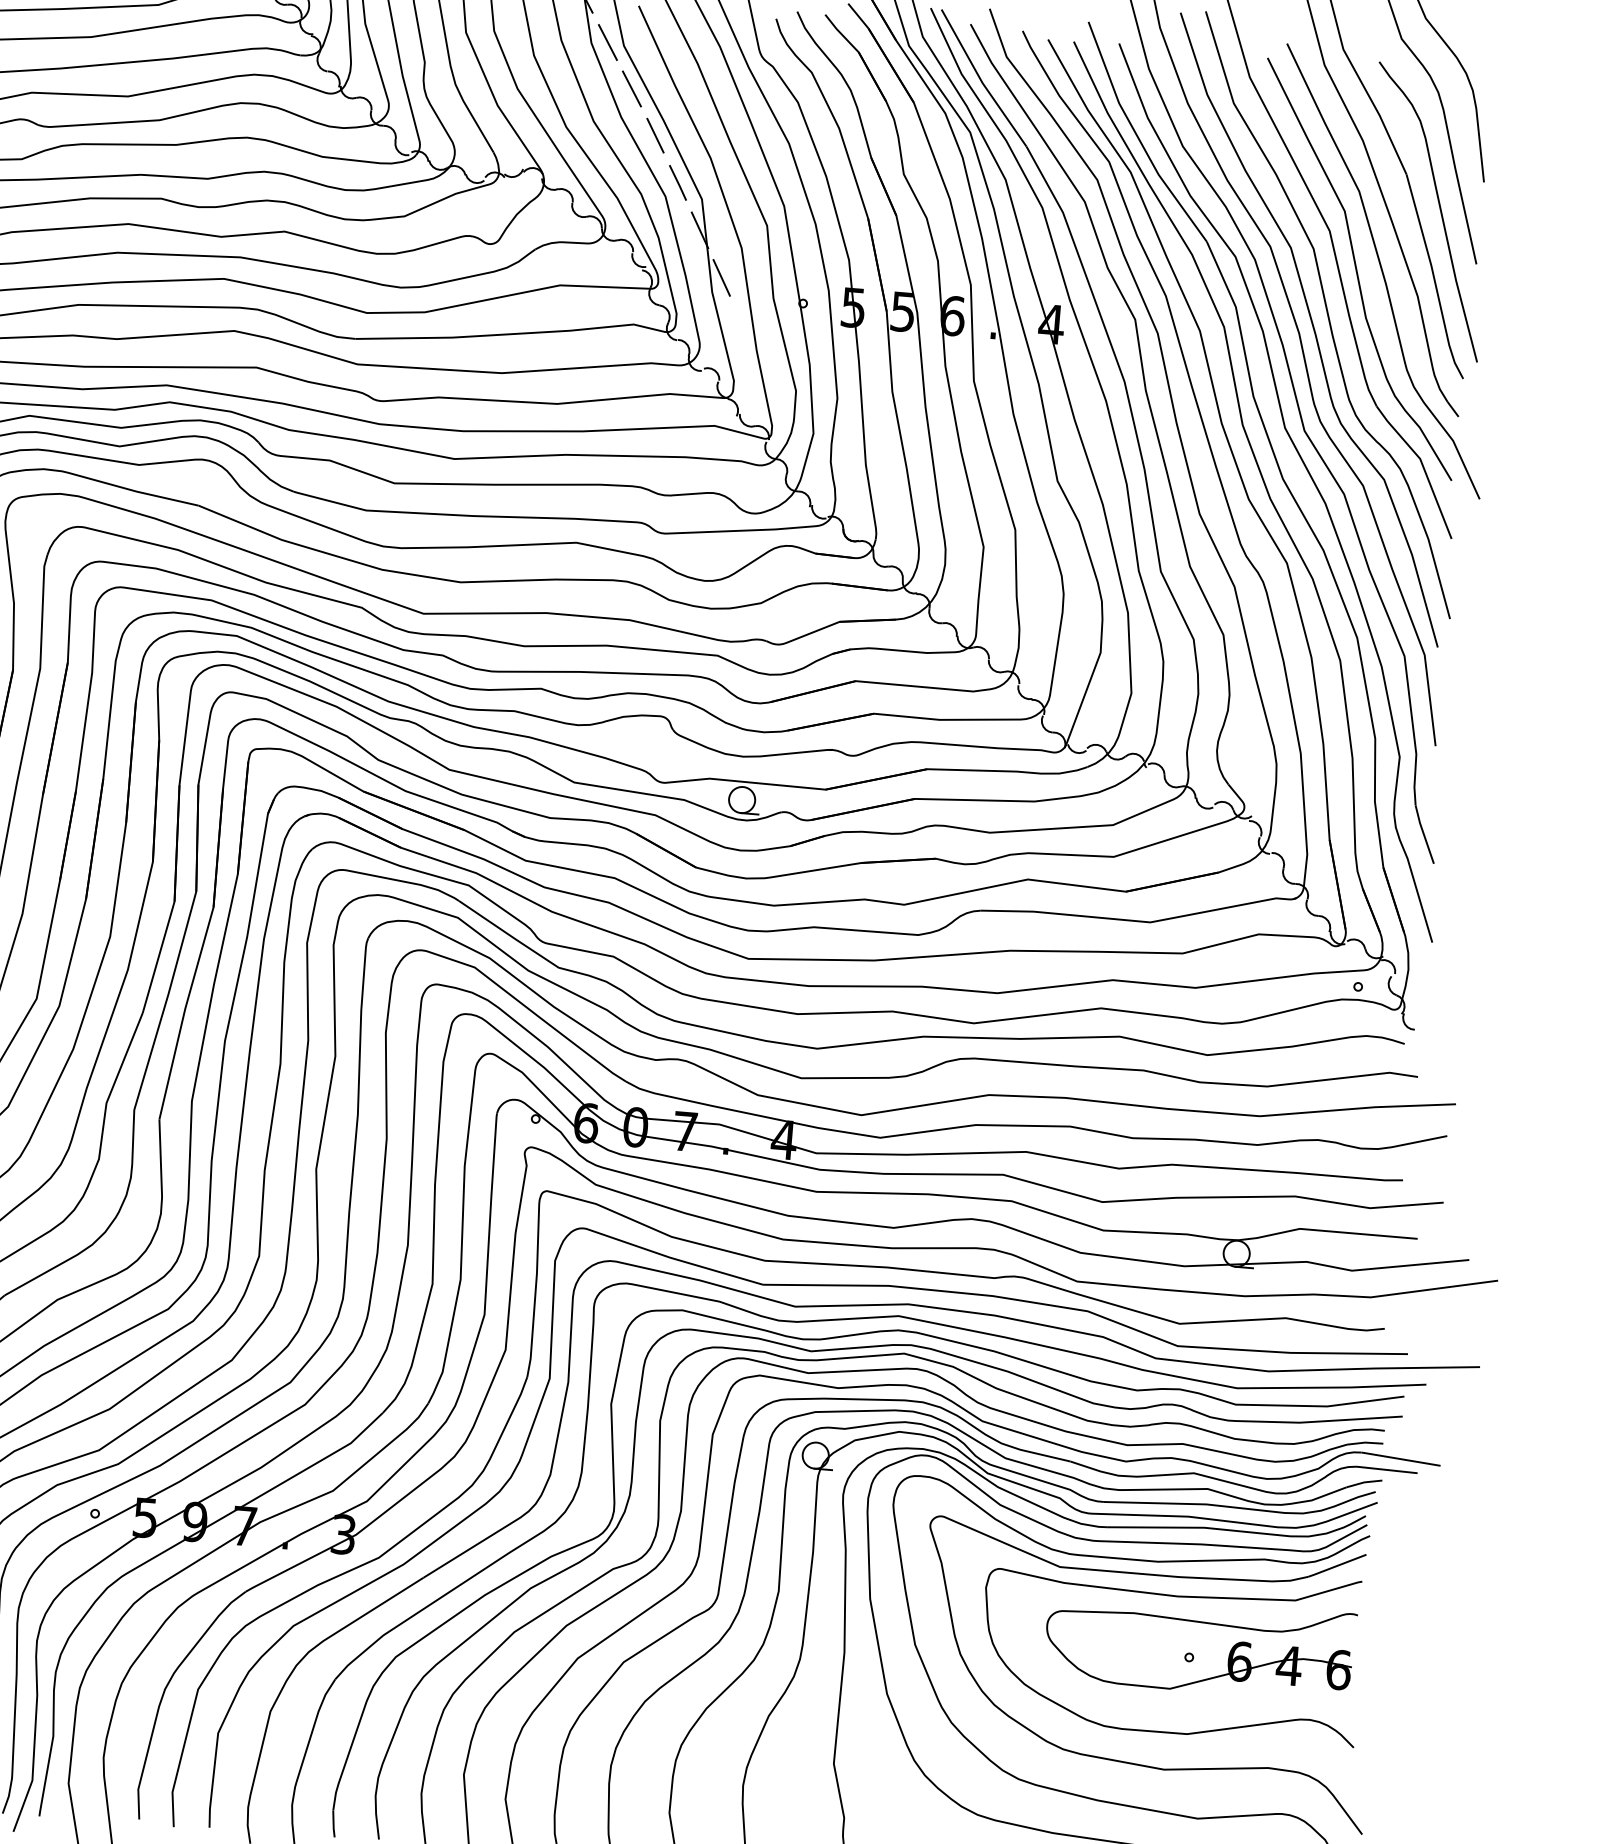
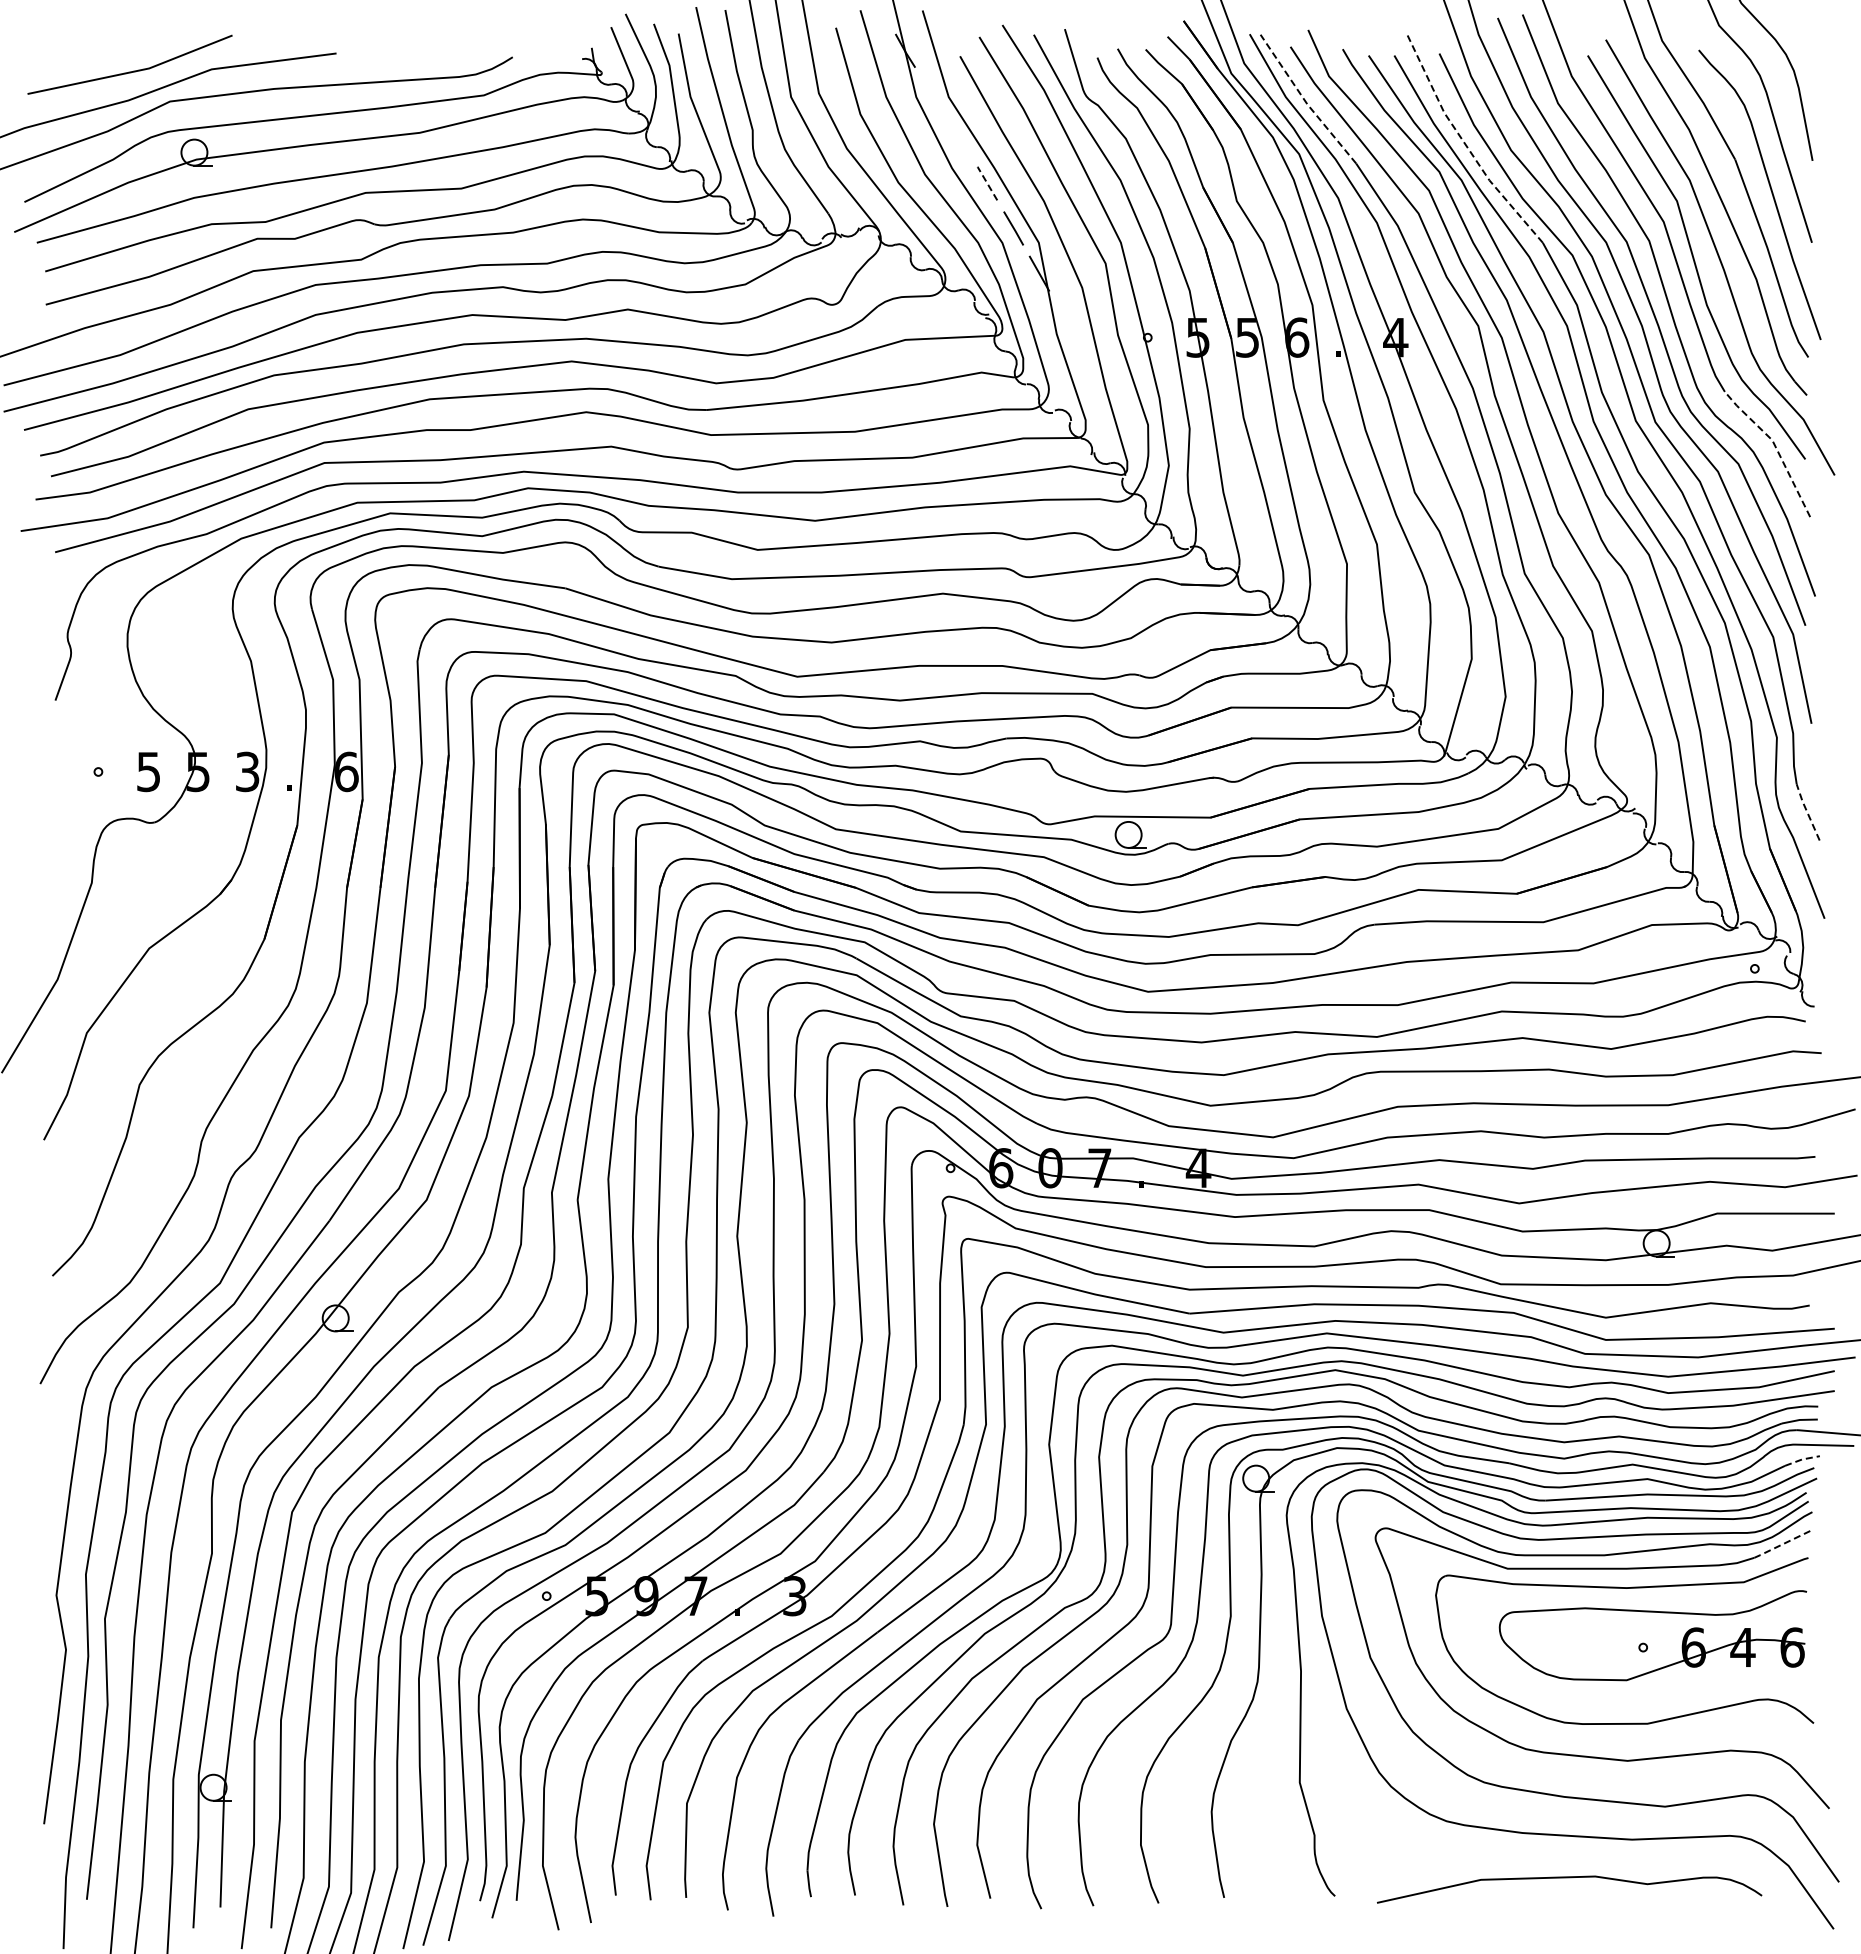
line: (607, 41) -> (932, 94), removed
line: (980, 80) -> (1305, 101), solid -> dashed
line: (631, 88) -> (959, 138), removed
line: (654, 134) -> (986, 182), solid -> dashed
line: (1137, 137) -> (1465, 145), solid -> dashed
line: (721, 278) -> (1064, 319), removed
line: (1422, 465) -> (1775, 446), solid -> dashed
line: (1423, 833) -> (1806, 811), solid -> dashed
line: (1364, 1482) -> (1802, 1459), solid -> dashed
line: (1336, 1565) -> (1781, 1544), solid -> dashed

